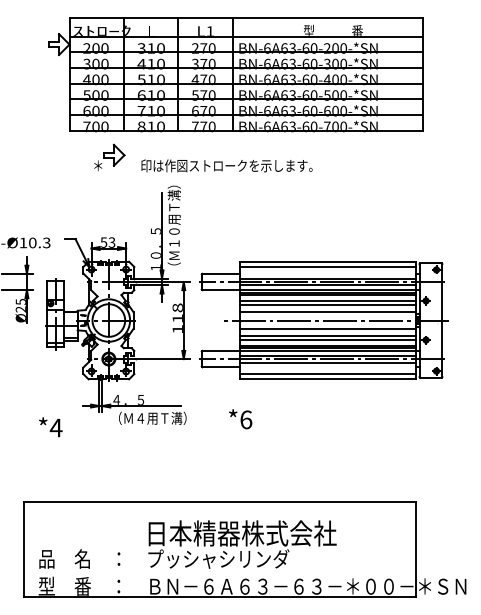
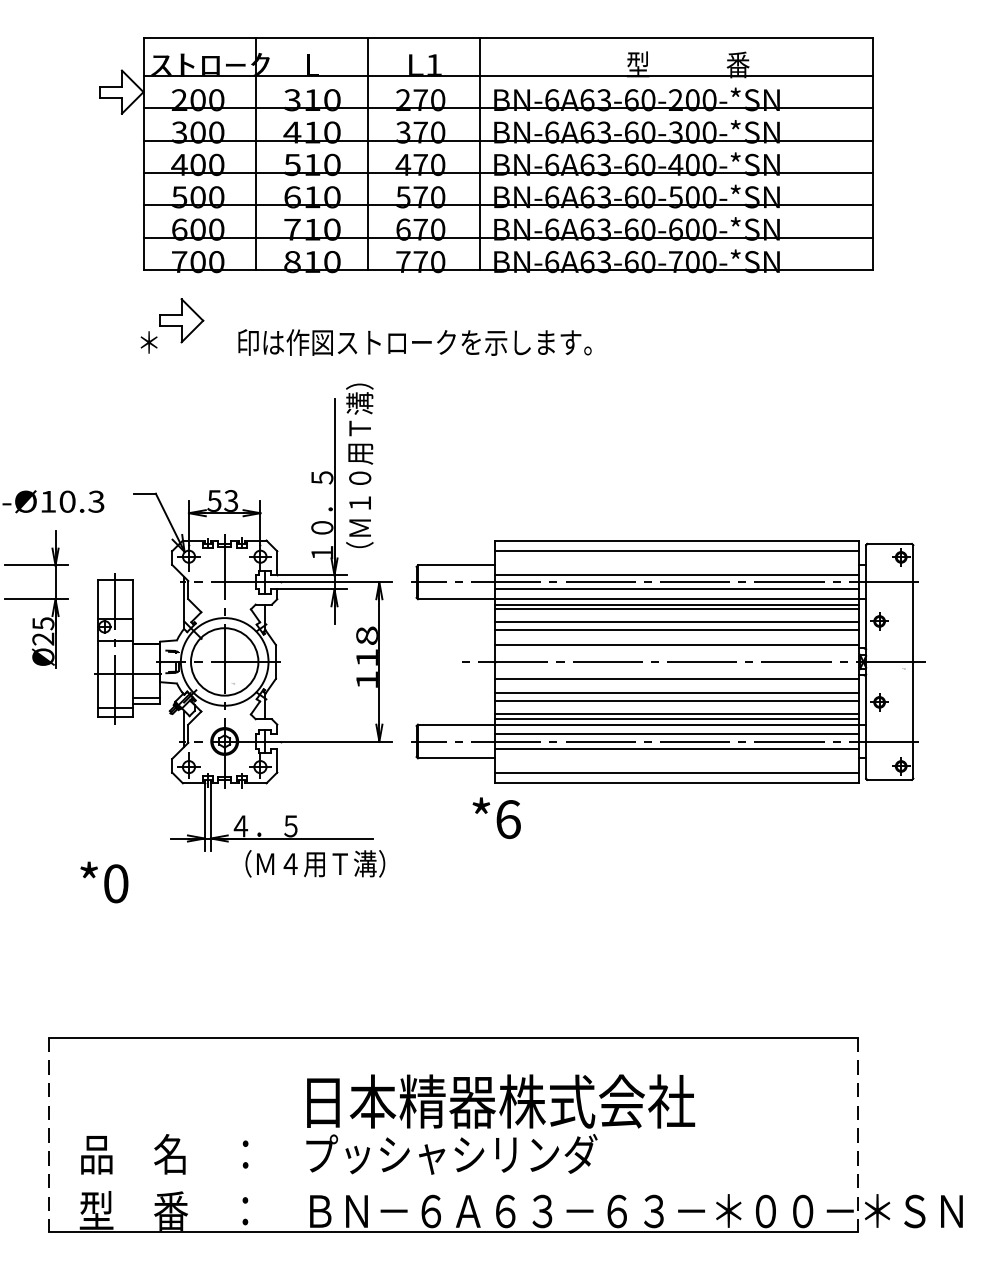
part: (203, 157) -> (366, 325), moved
text: (240, 419) -> (496, 818), moved
text: (55, 427) -> (114, 882), *4 -> *0
line: (23, 550) -> (48, 1136), solid -> dashed
line: (415, 550) -> (857, 1136), solid -> dashed

